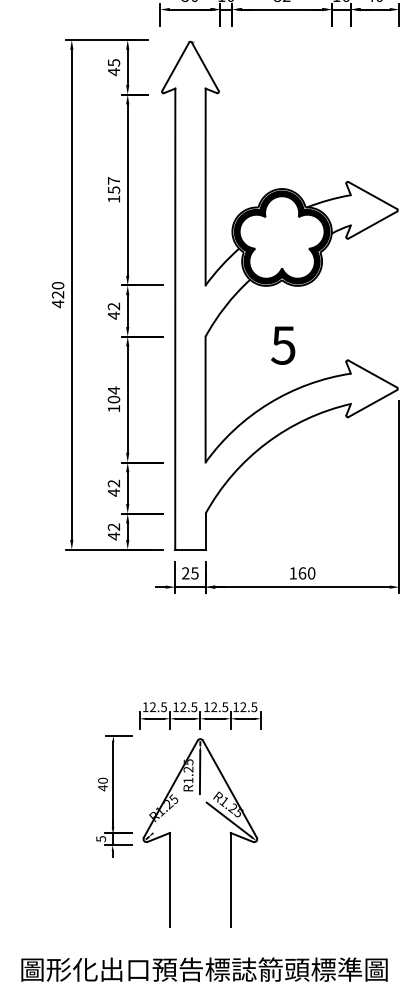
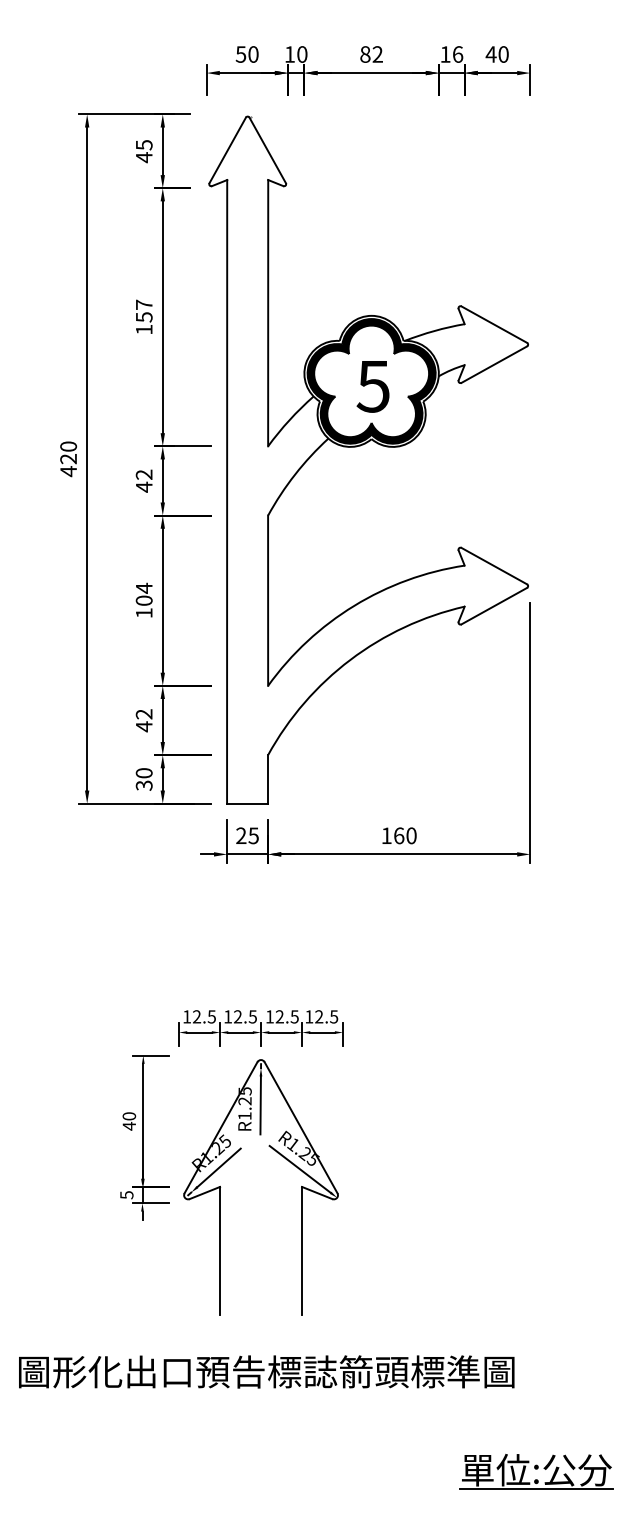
text: (282, 345) -> (372, 386), moved
text: (113, 531) -> (143, 779), 42 -> 30
line: (168, 818) -> (218, 1167), added

